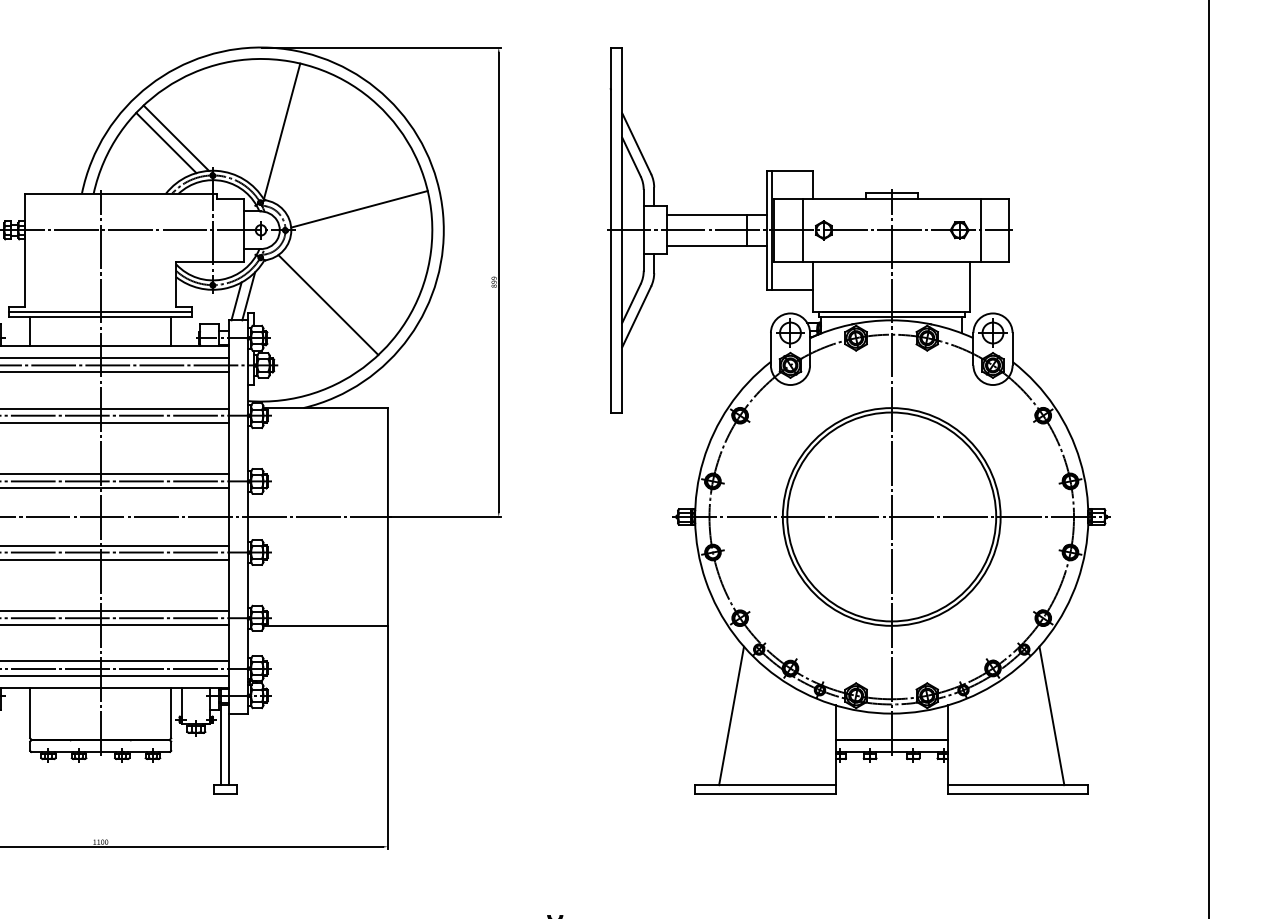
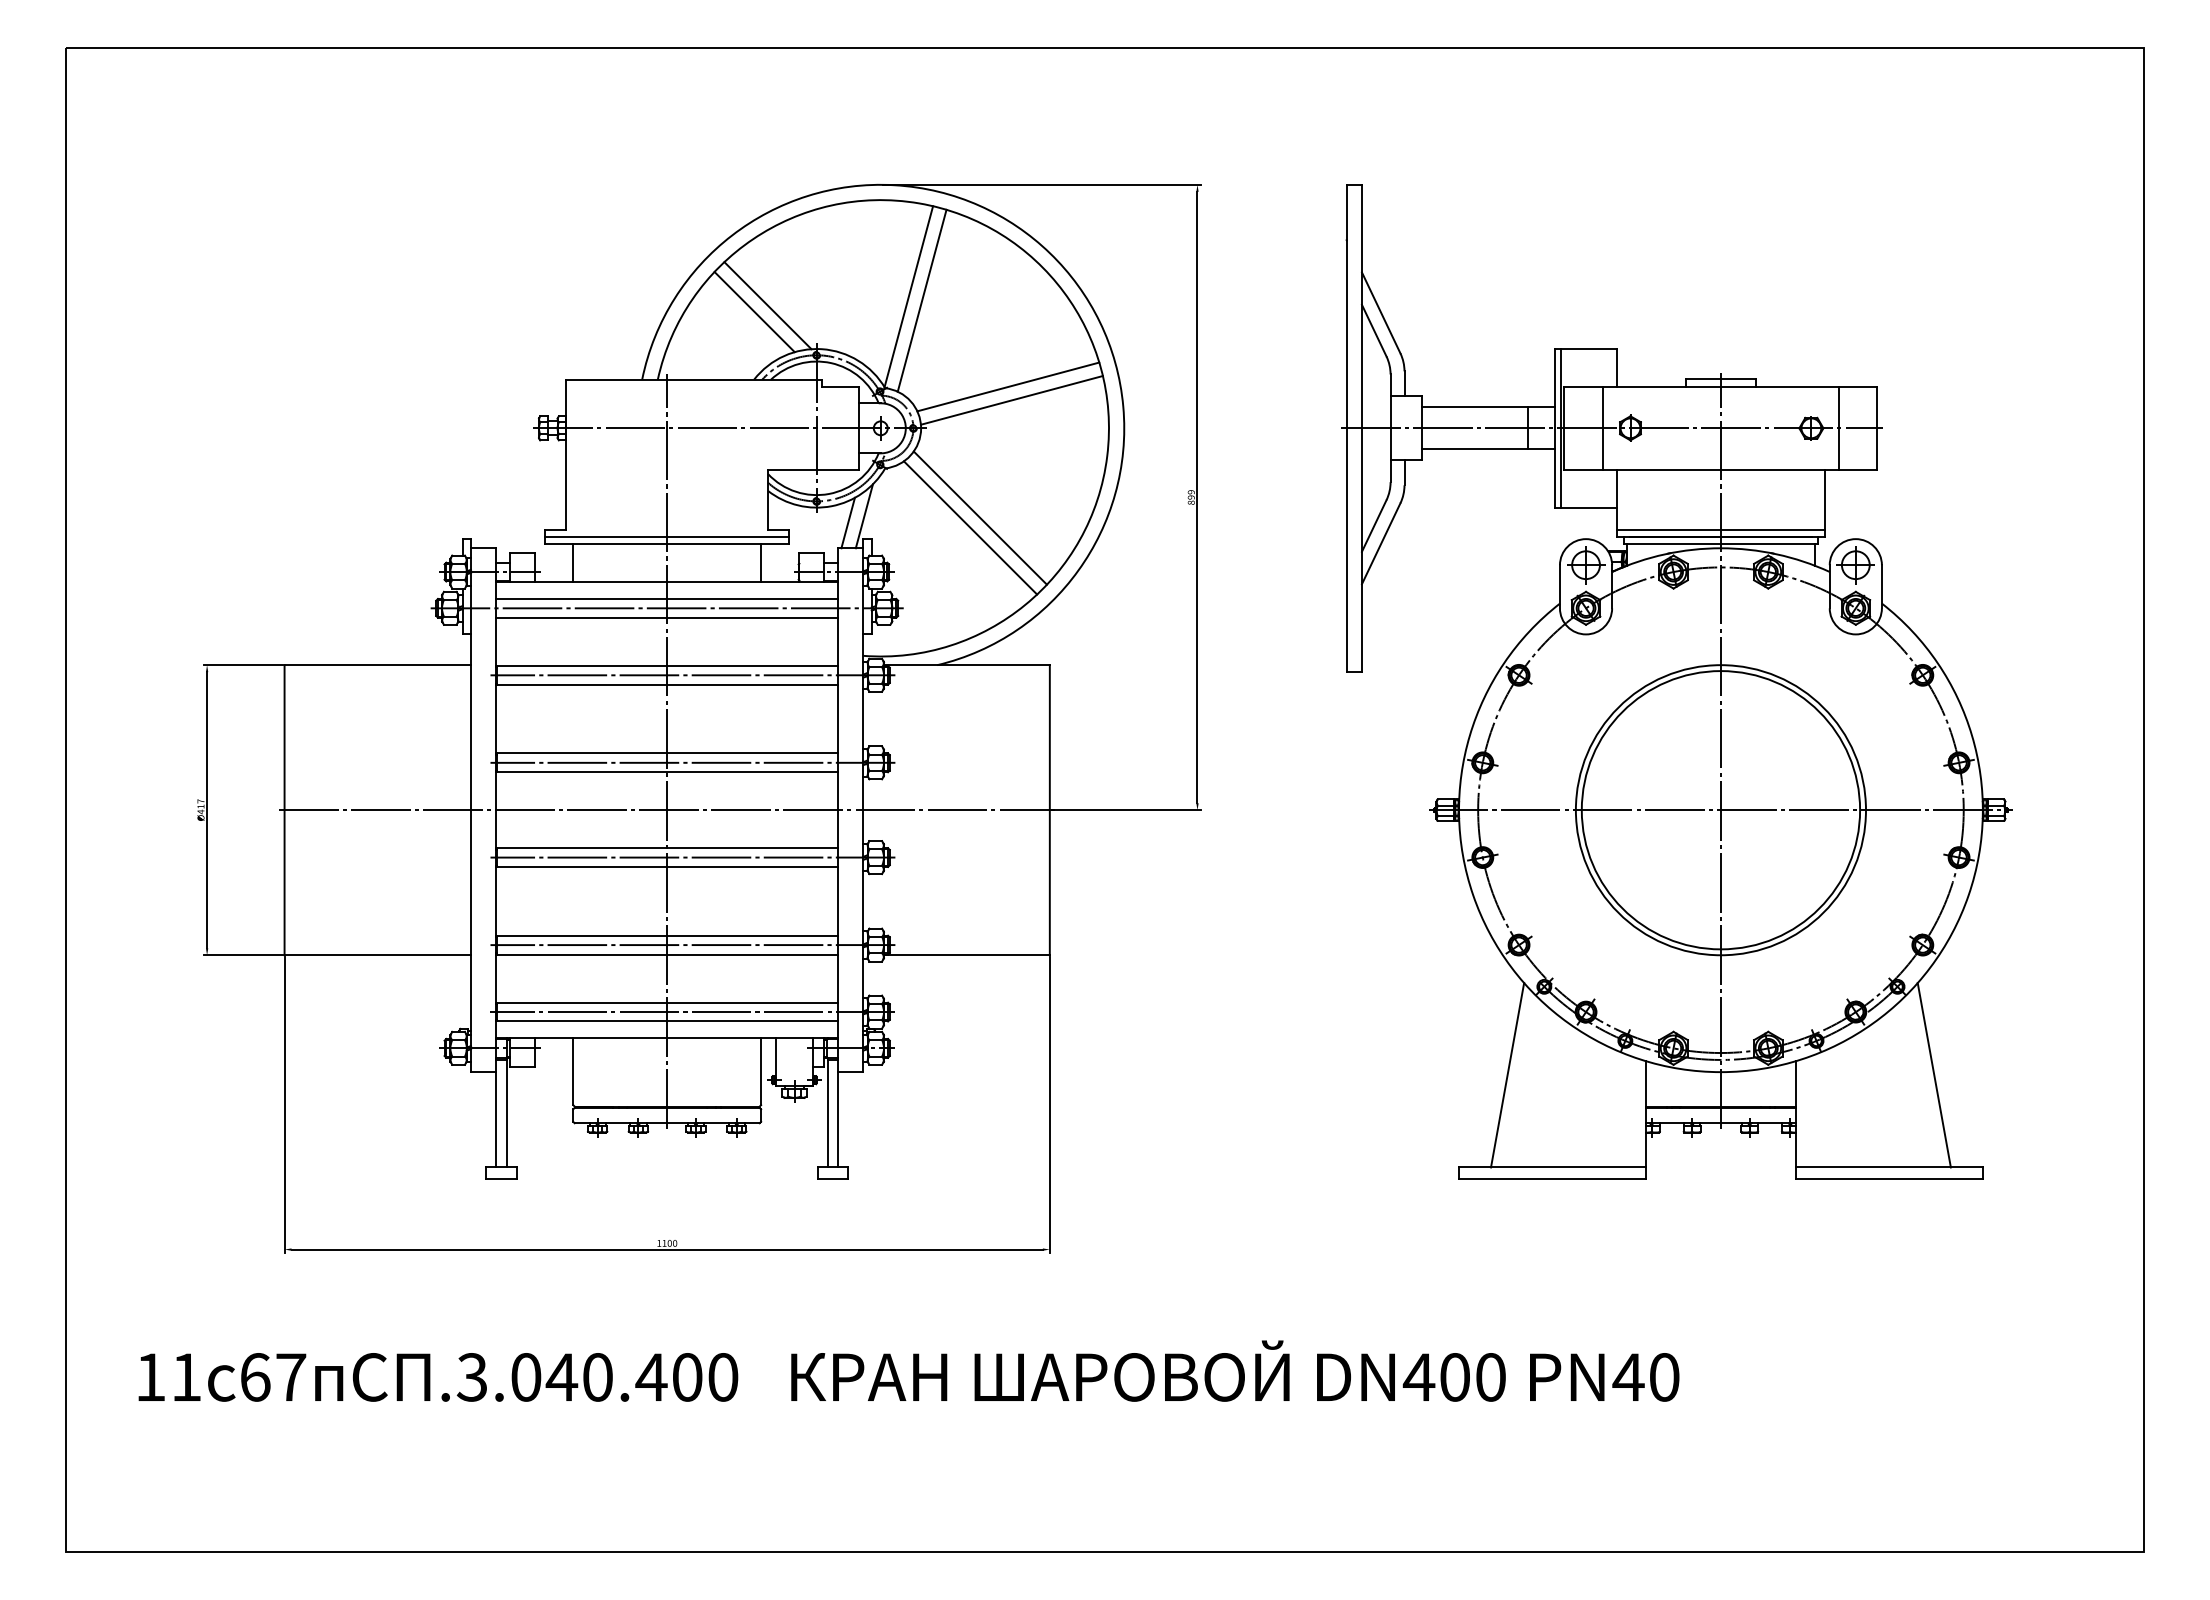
line: (291, 134) -> (921, 300), added
line: (356, 198) -> (1008, 386), added
line: (335, 297) -> (979, 517), added
line: (891, 306) -> (1720, 529), added

